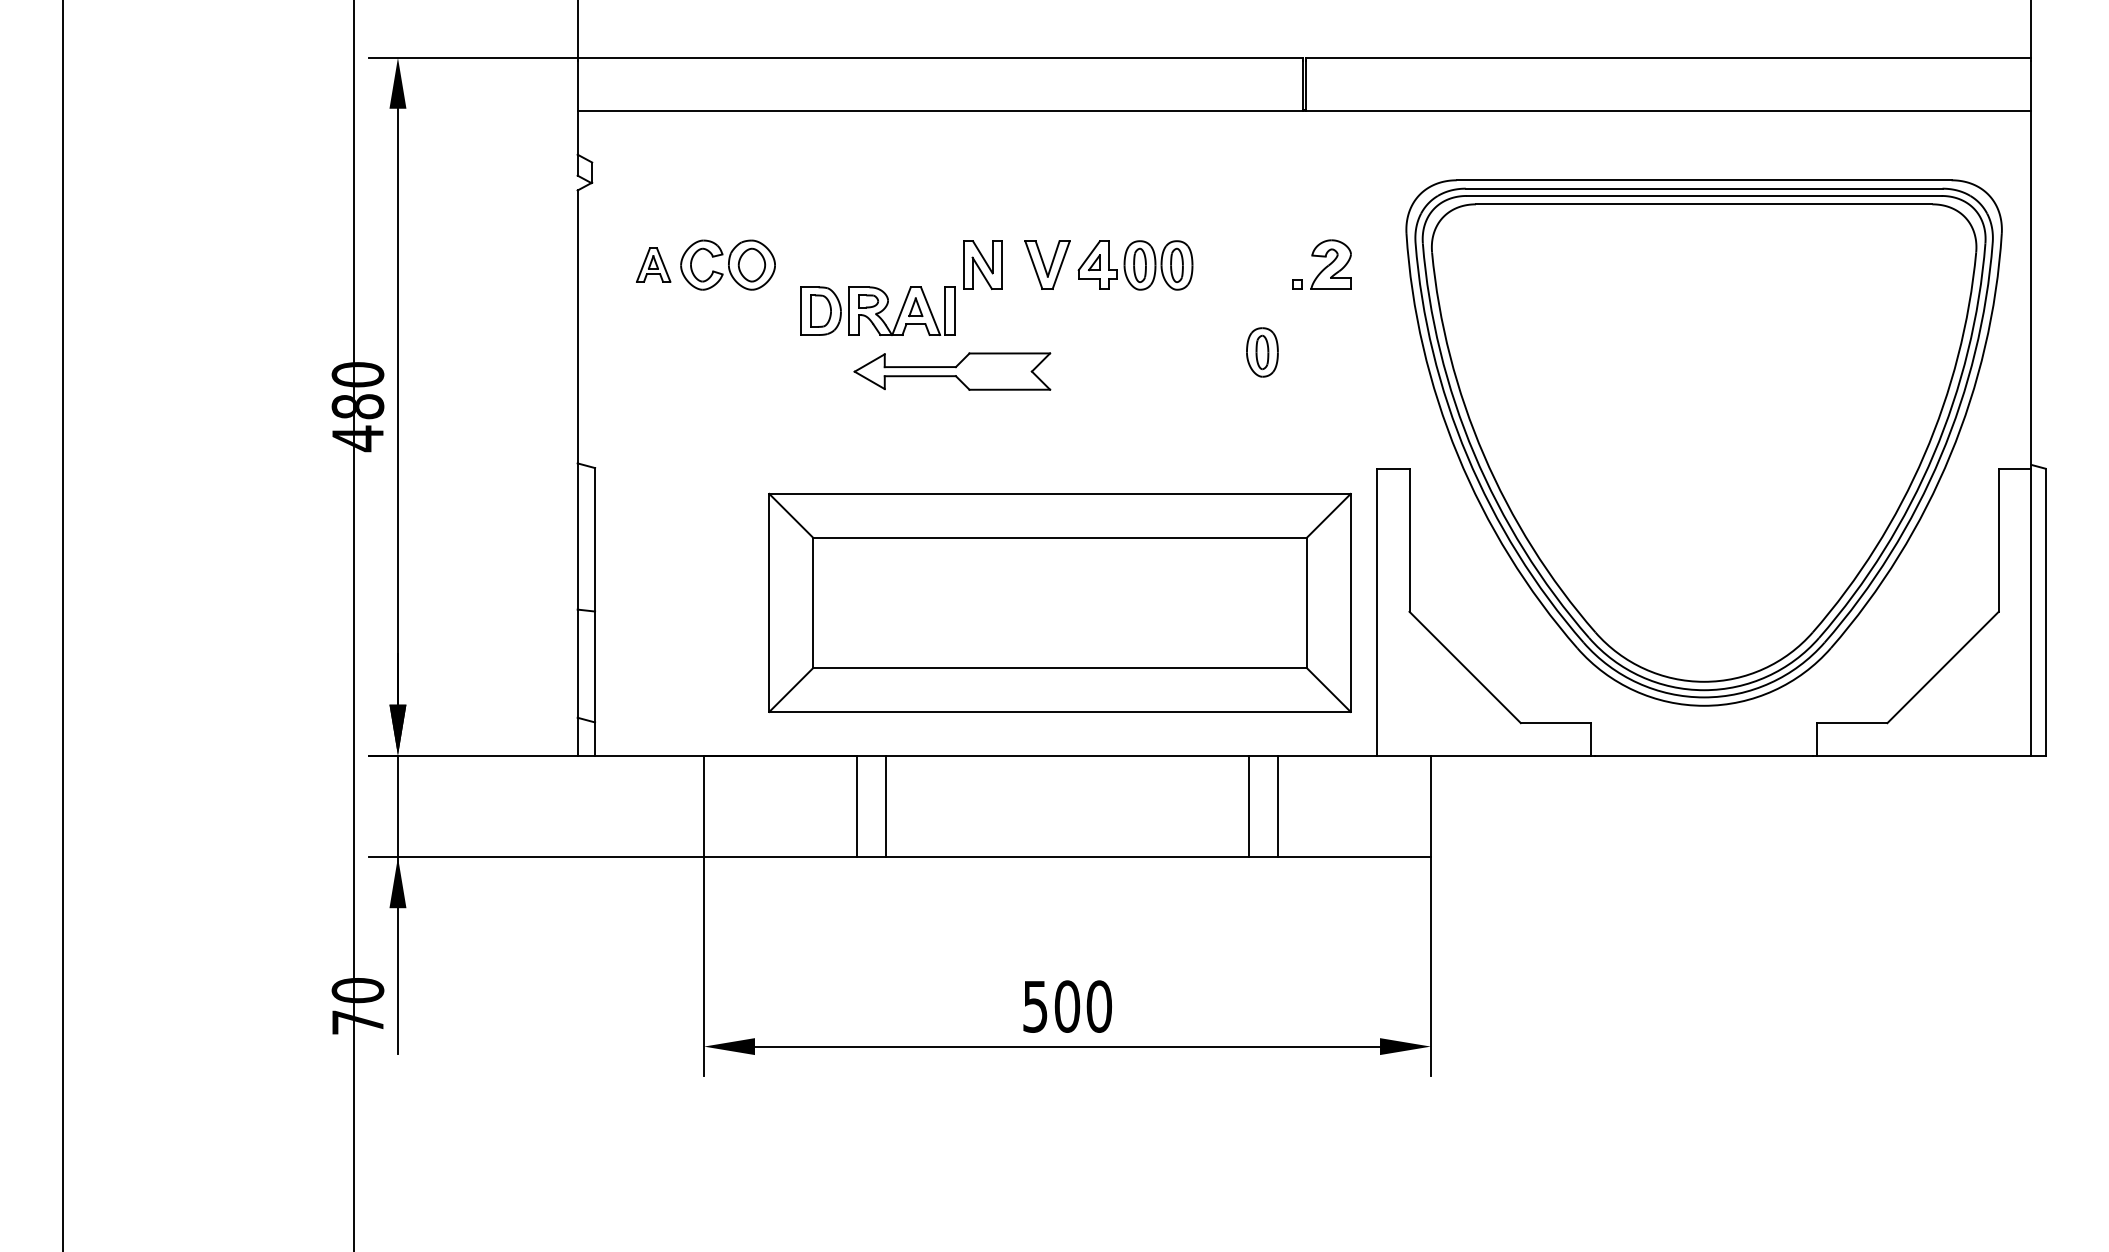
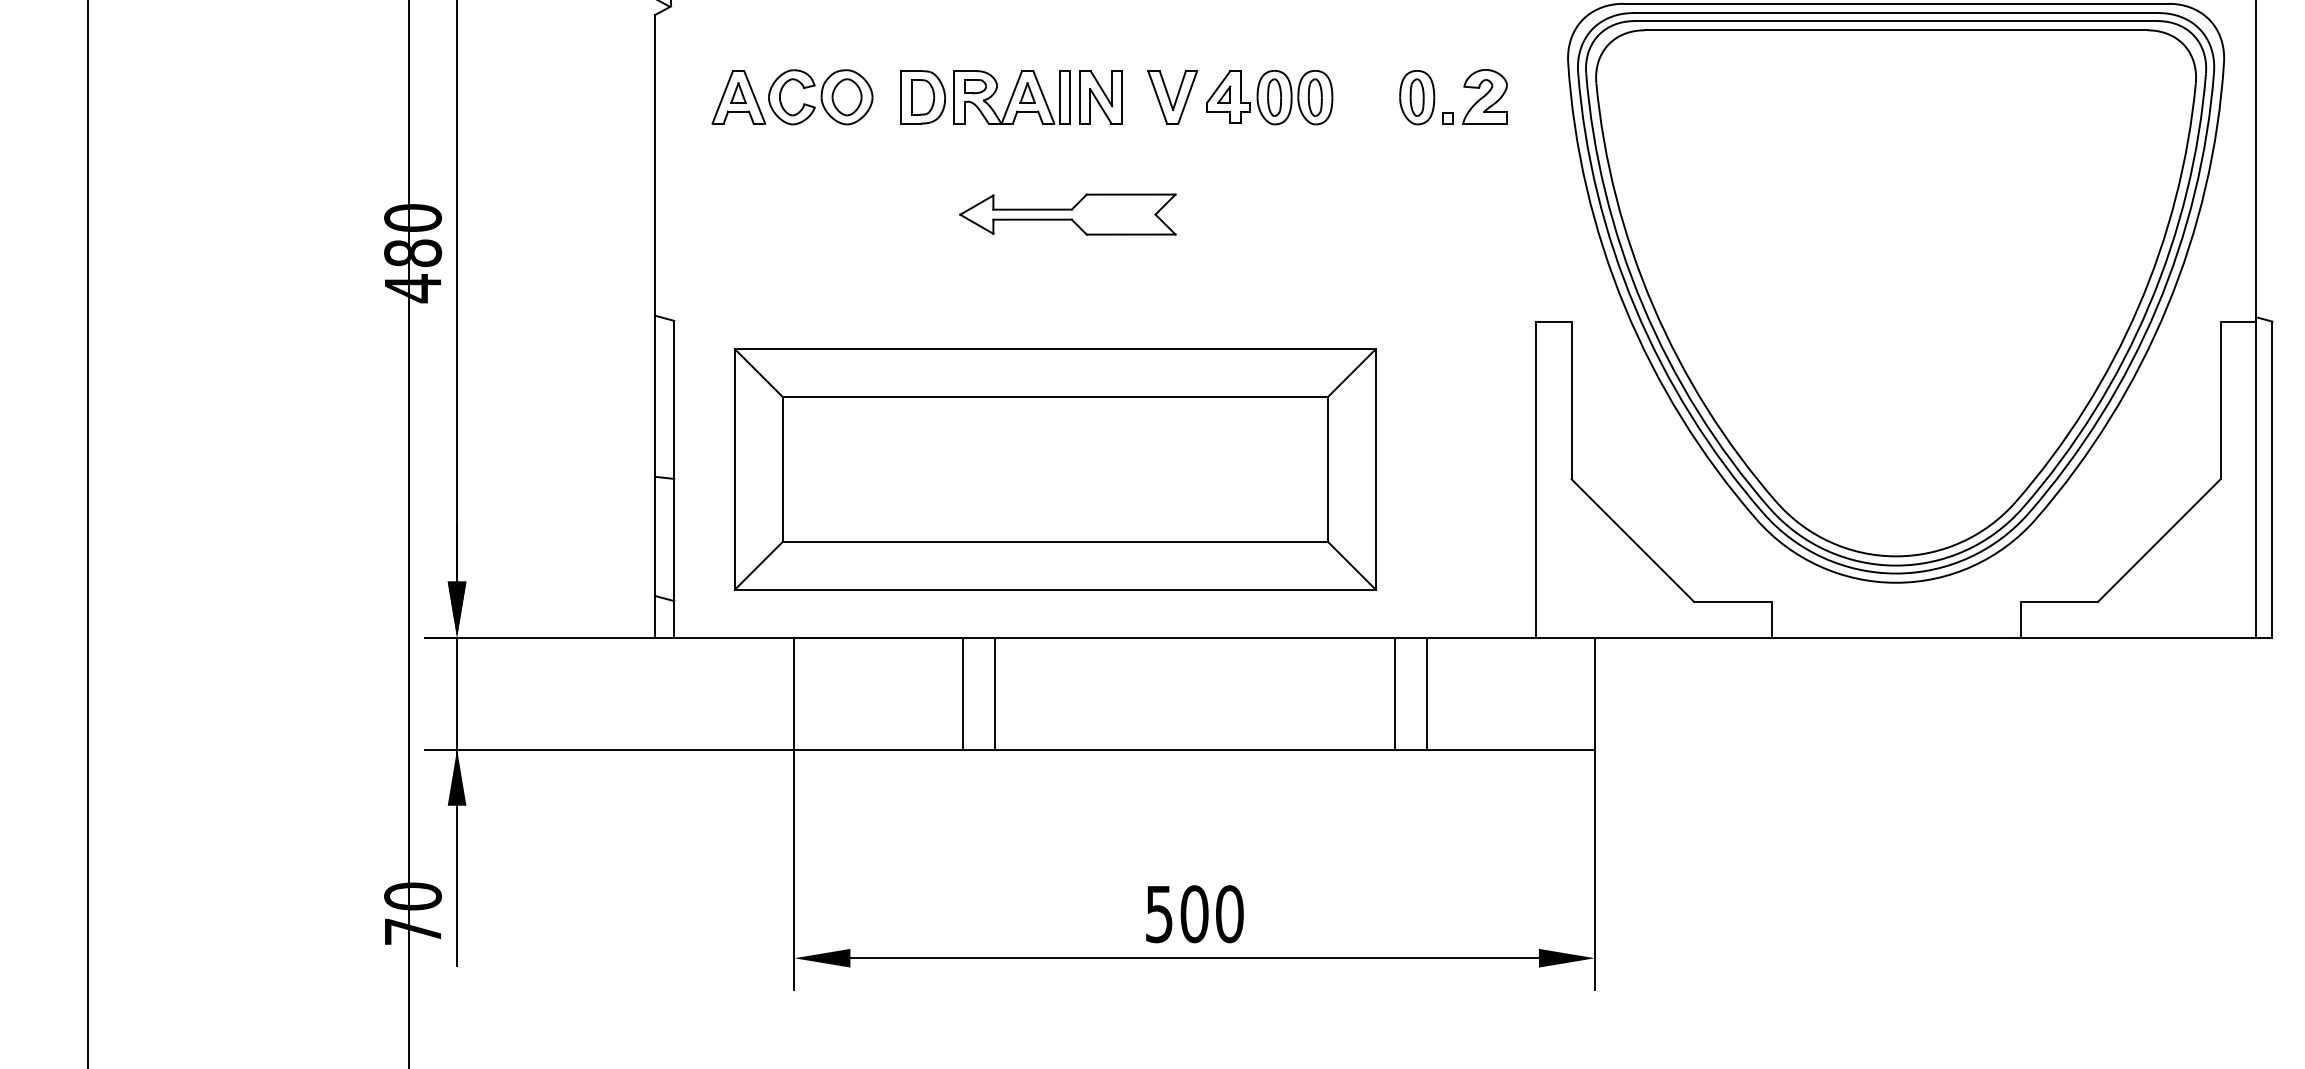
part: (653, 264) -> (738, 96), size x1.43
part: (877, 310) -> (985, 96), moved
part: (1262, 352) -> (1417, 97), moved
part: (1059, 602) -> (1054, 468), moved

